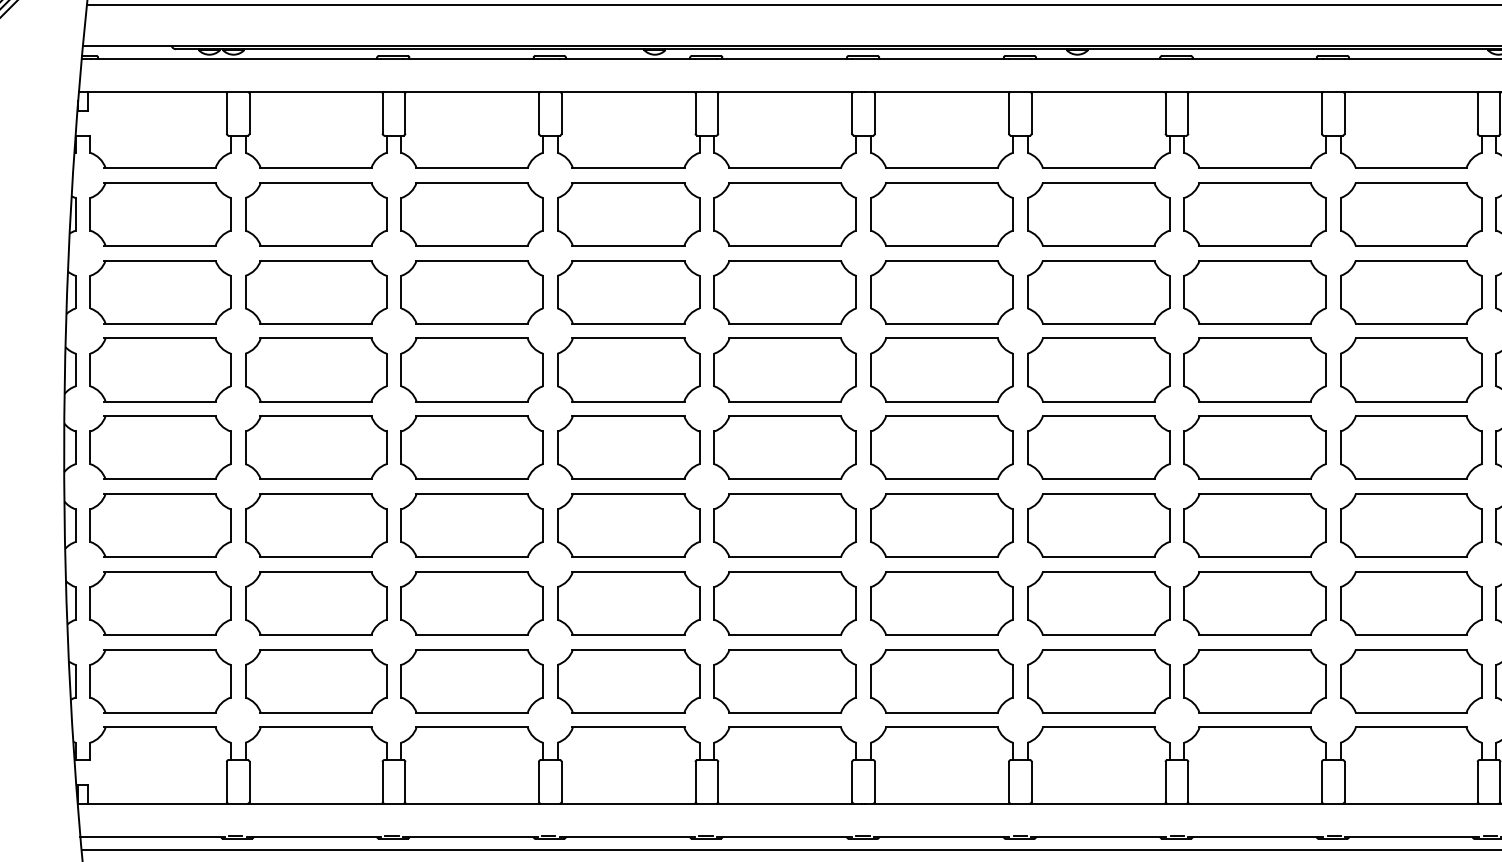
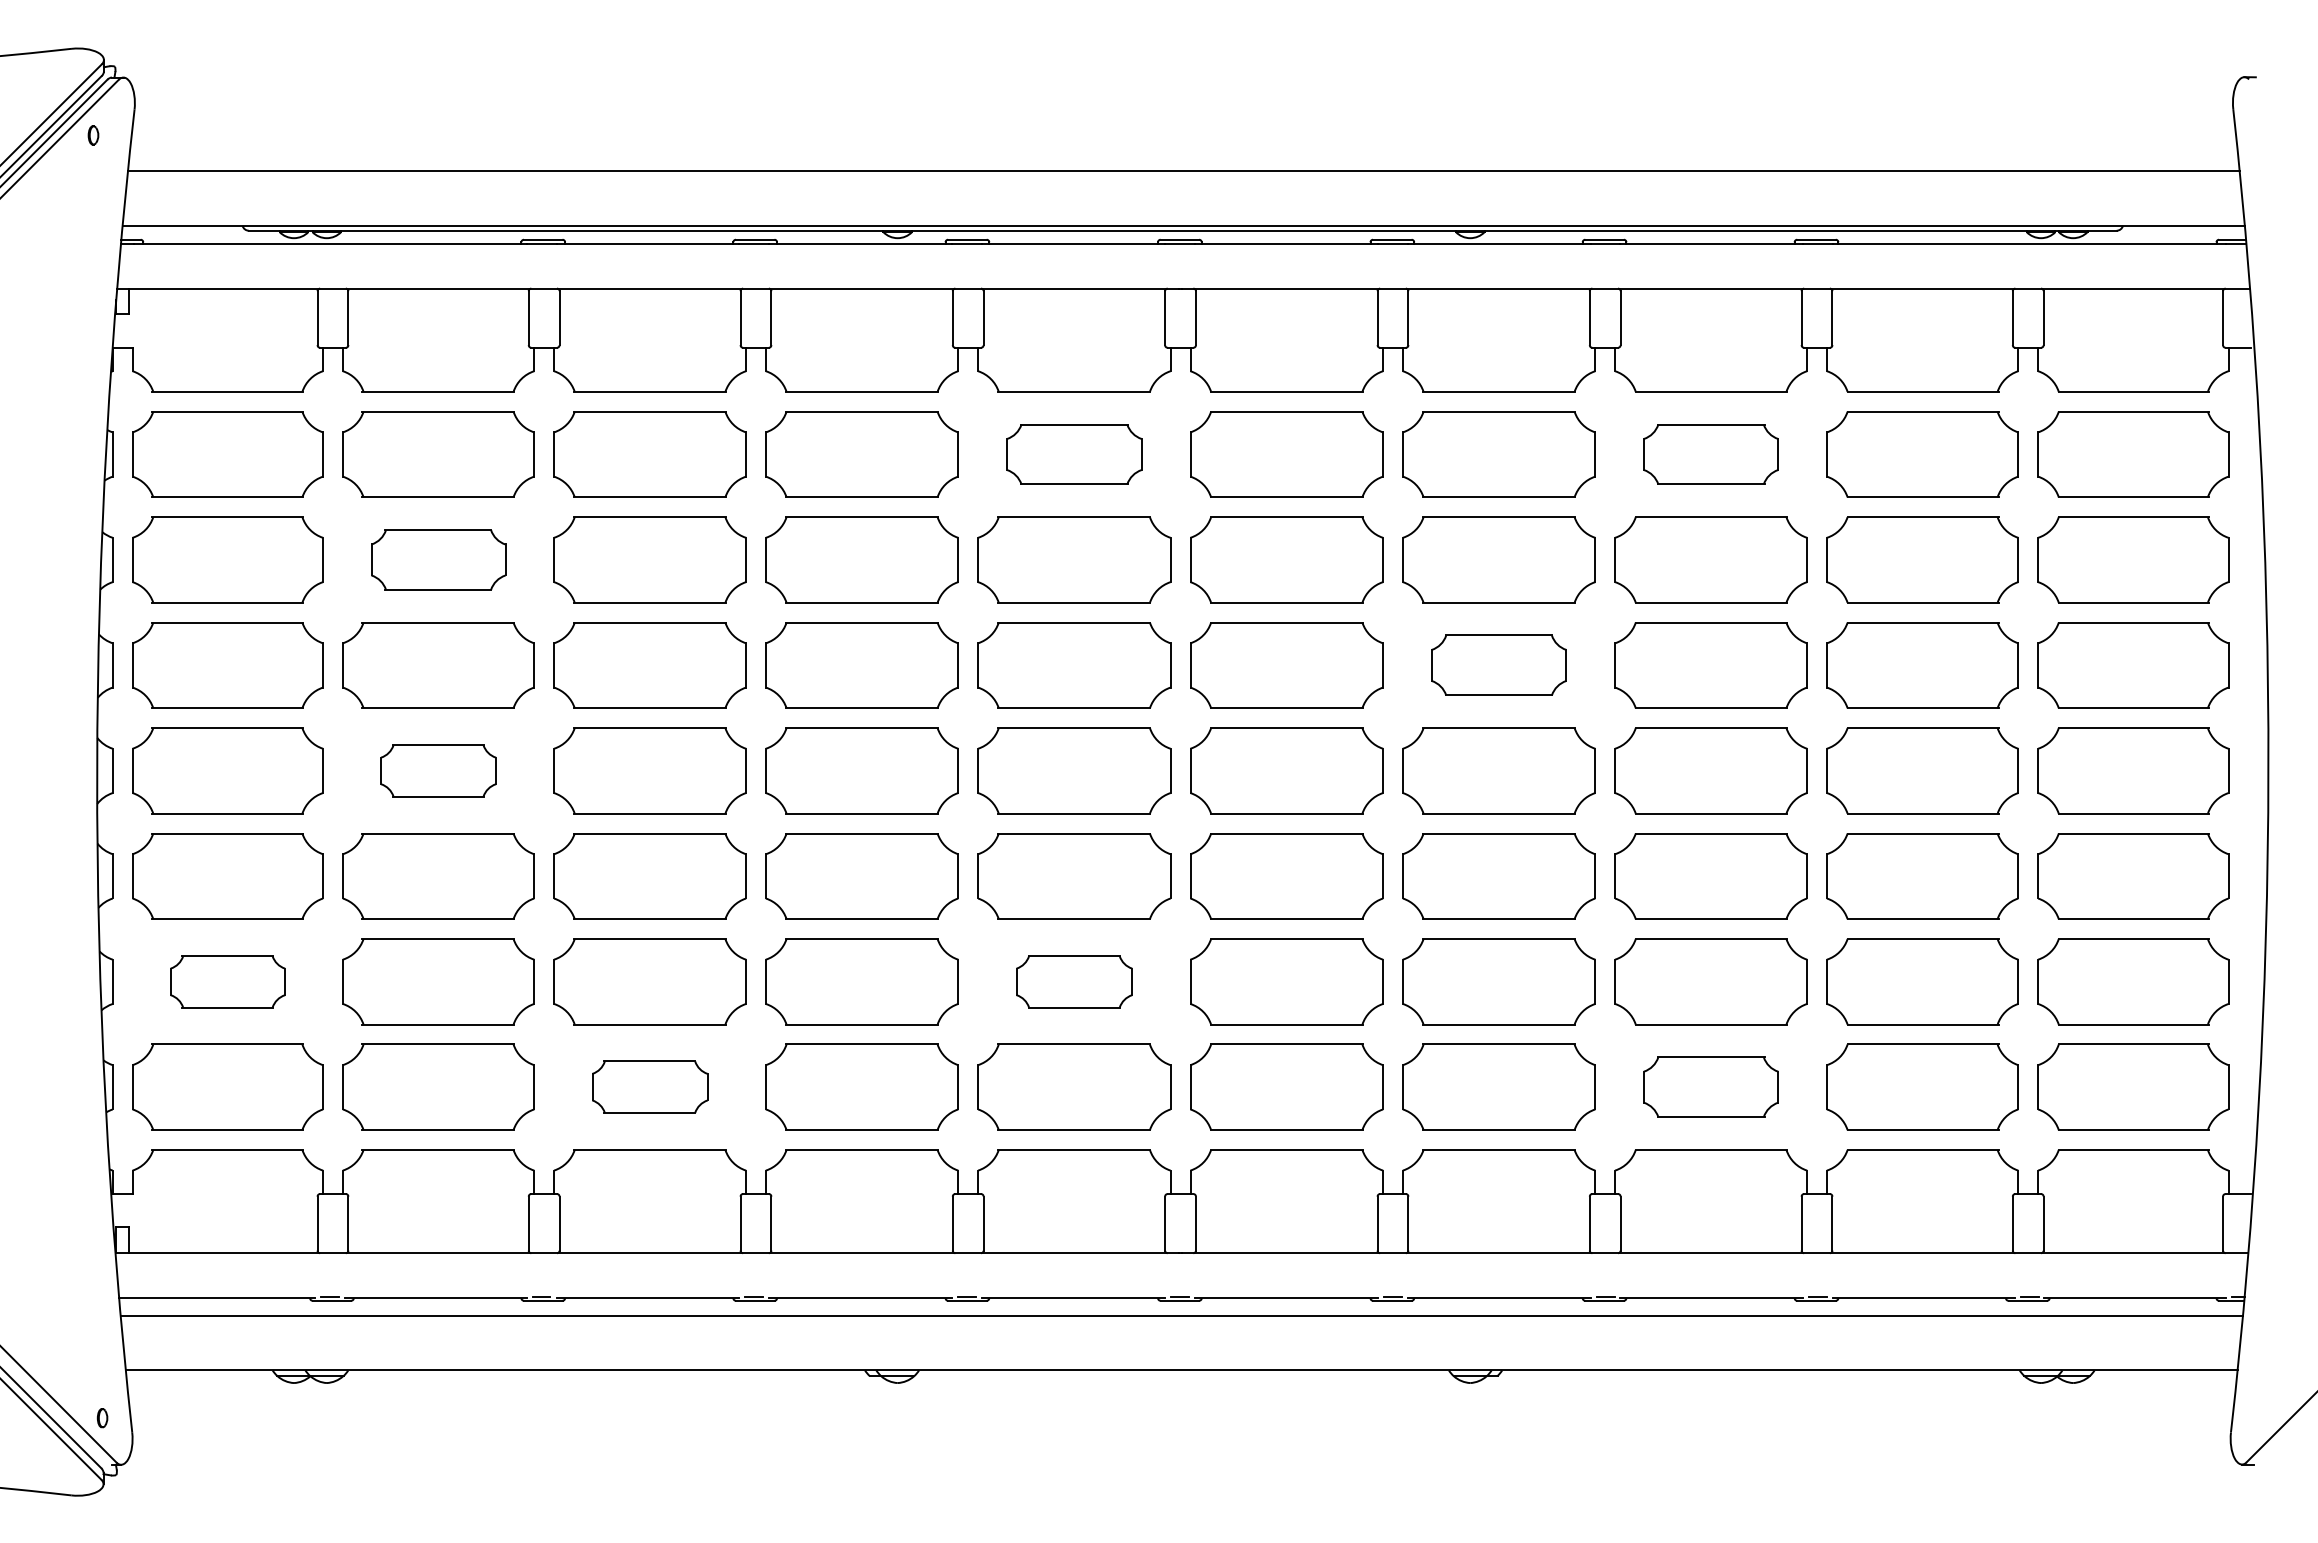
part: (785, 214) -> (1074, 454), size x0.7
part: (1254, 214) -> (1710, 454), size x0.7
part: (316, 291) -> (438, 559), size x0.7
part: (1098, 370) -> (1498, 665), size x0.7
part: (316, 447) -> (438, 770), size x0.6
part: (160, 603) -> (227, 981), size x0.6
part: (785, 603) -> (1074, 981), size x0.6
part: (471, 680) -> (649, 1086), size x0.6
part: (1254, 680) -> (1710, 1086), size x0.7

